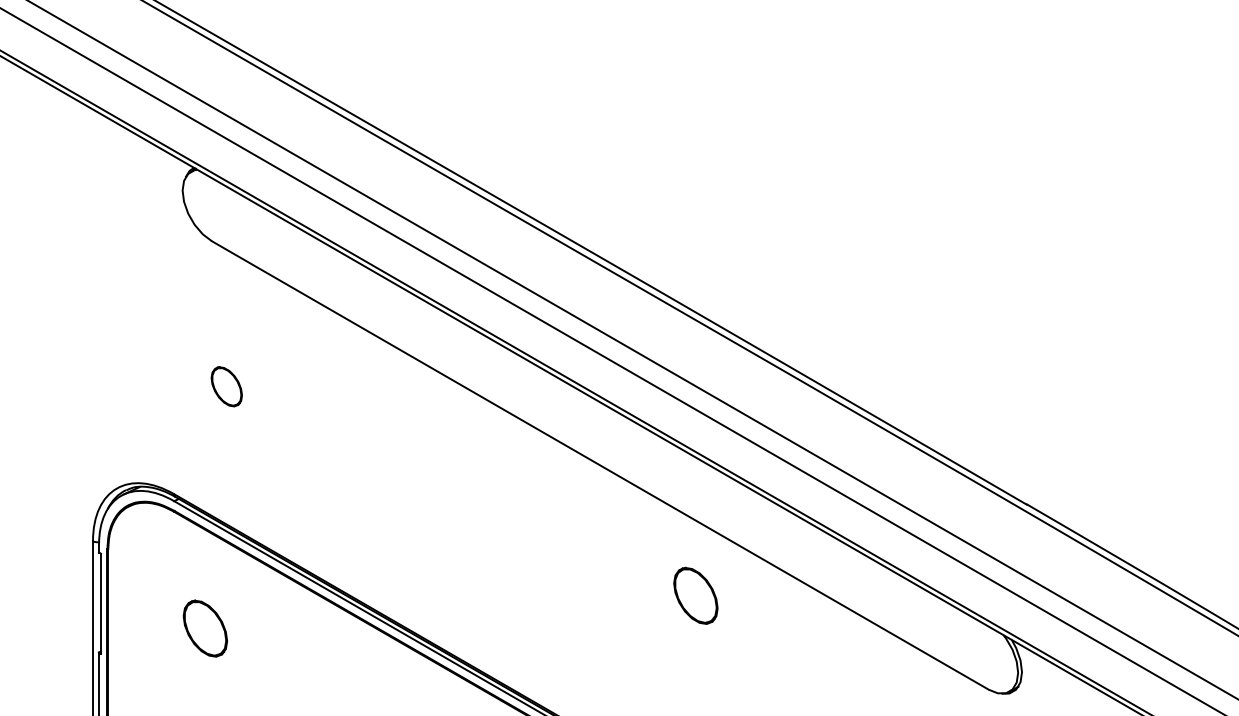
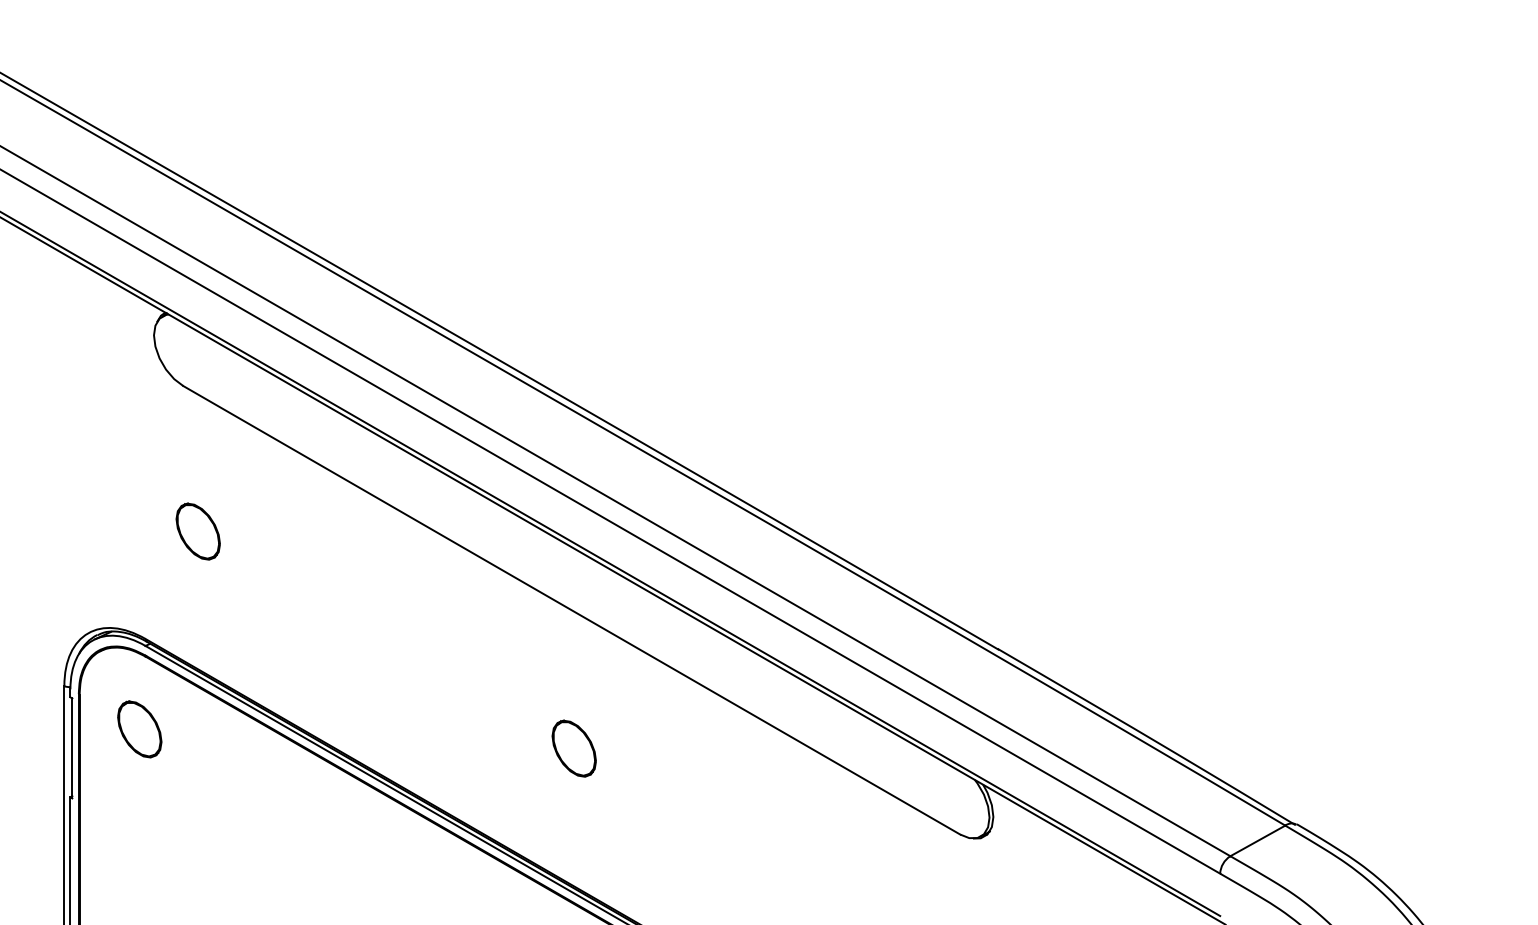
part: (226, 386) -> (197, 531), size x1.43
part: (695, 595) -> (573, 748), moved
part: (205, 628) -> (139, 729), moved

